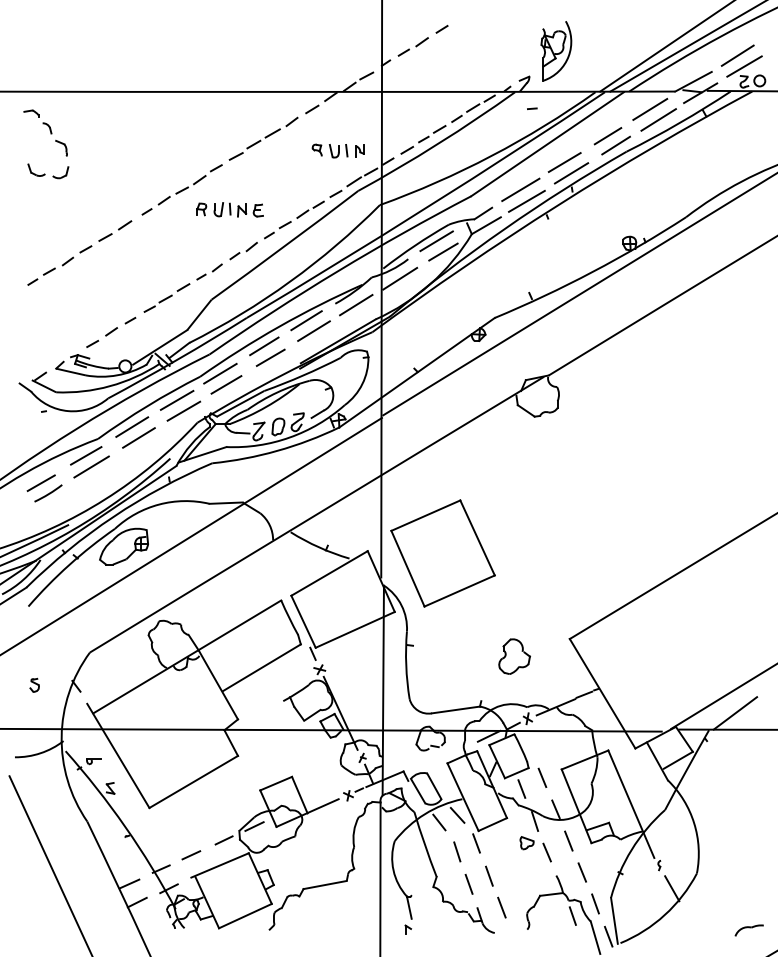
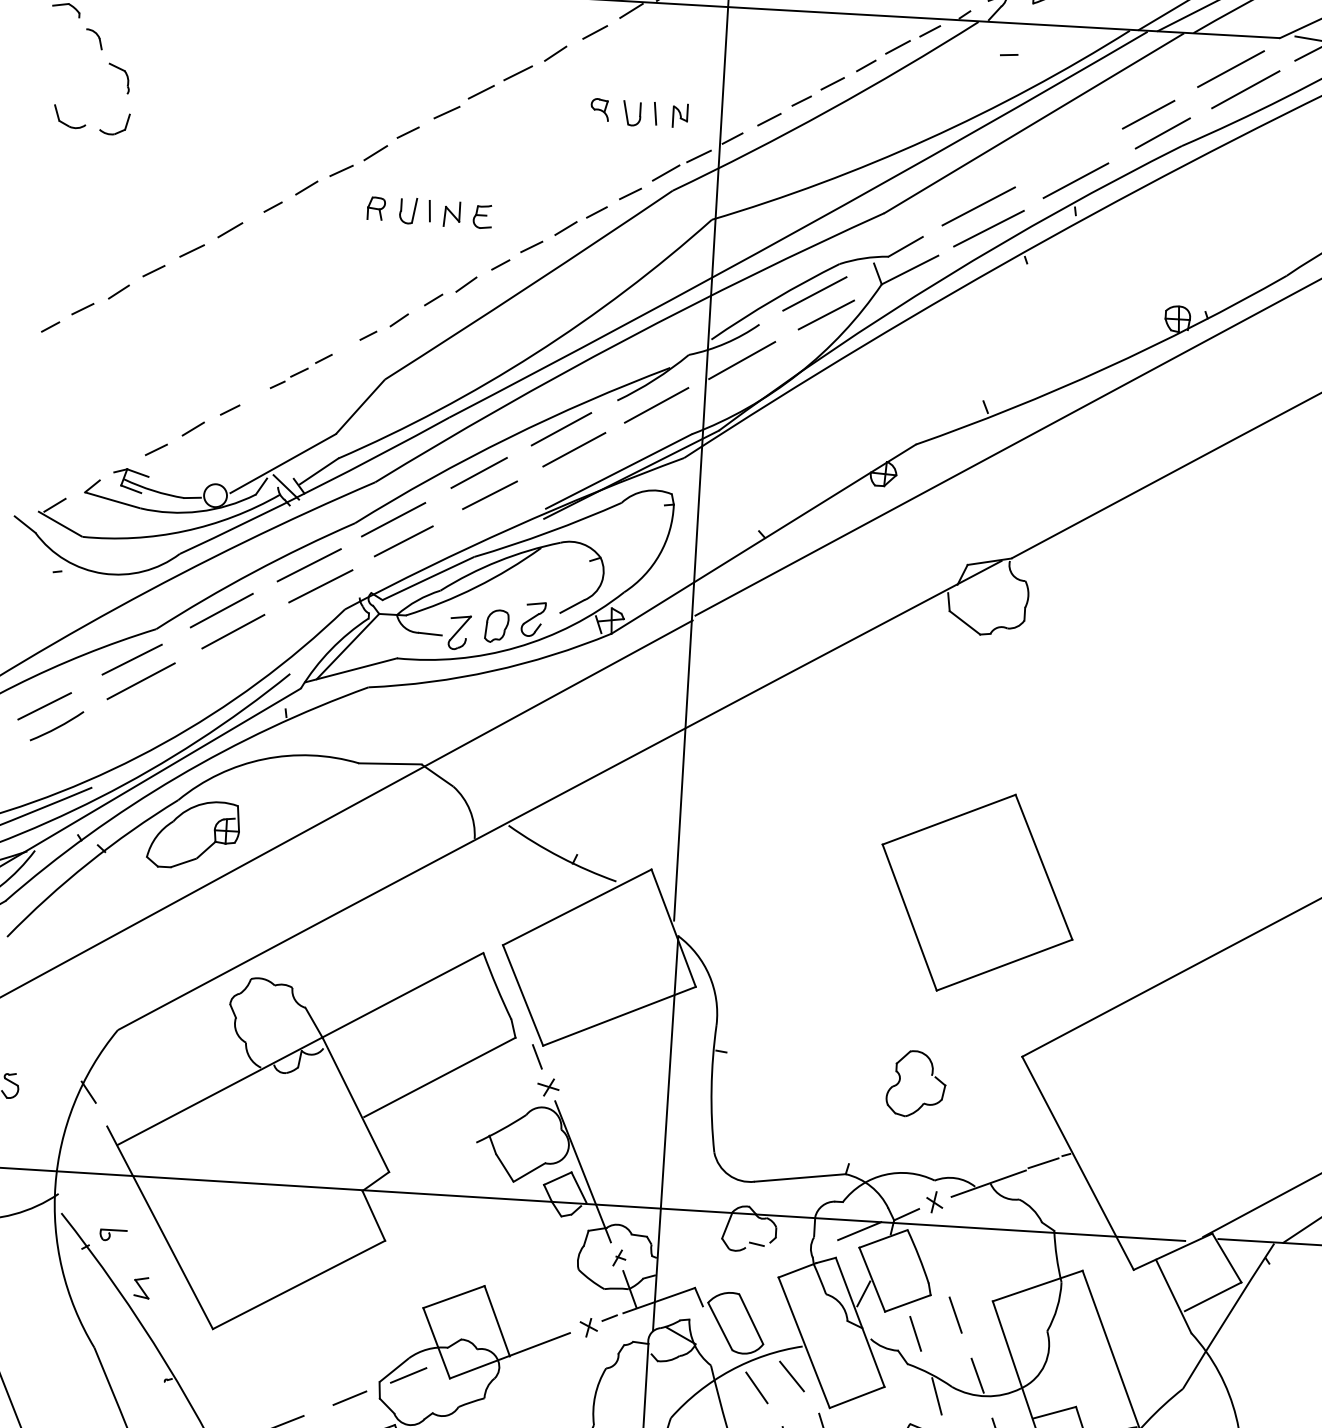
line: (564, 162) -> (1063, 159), removed
part: (166, 297) -> (300, 370), size x0.7
part: (442, 553) -> (976, 892), moved

